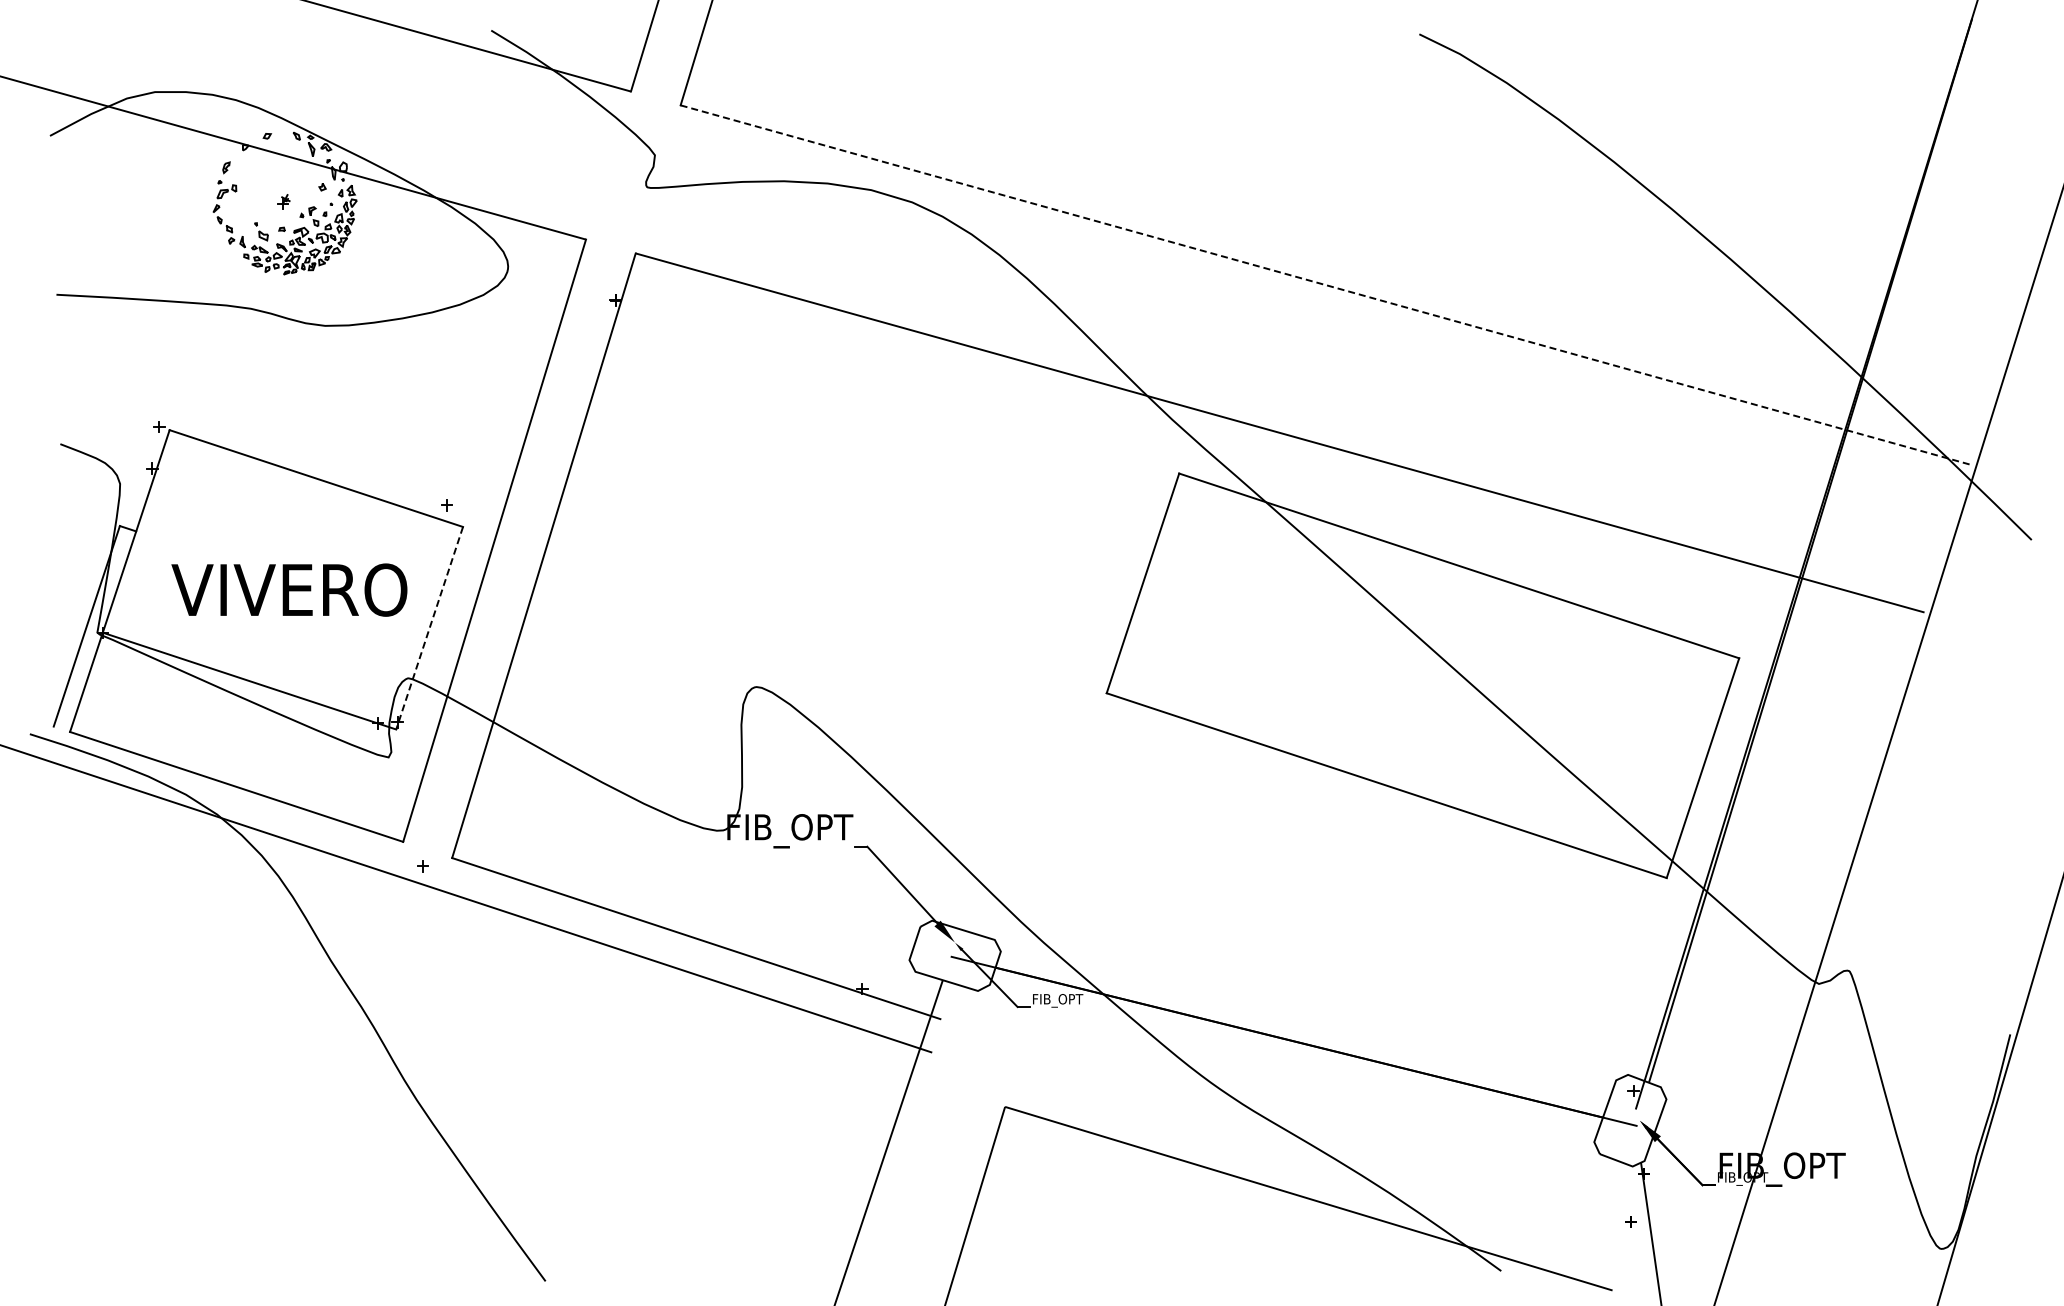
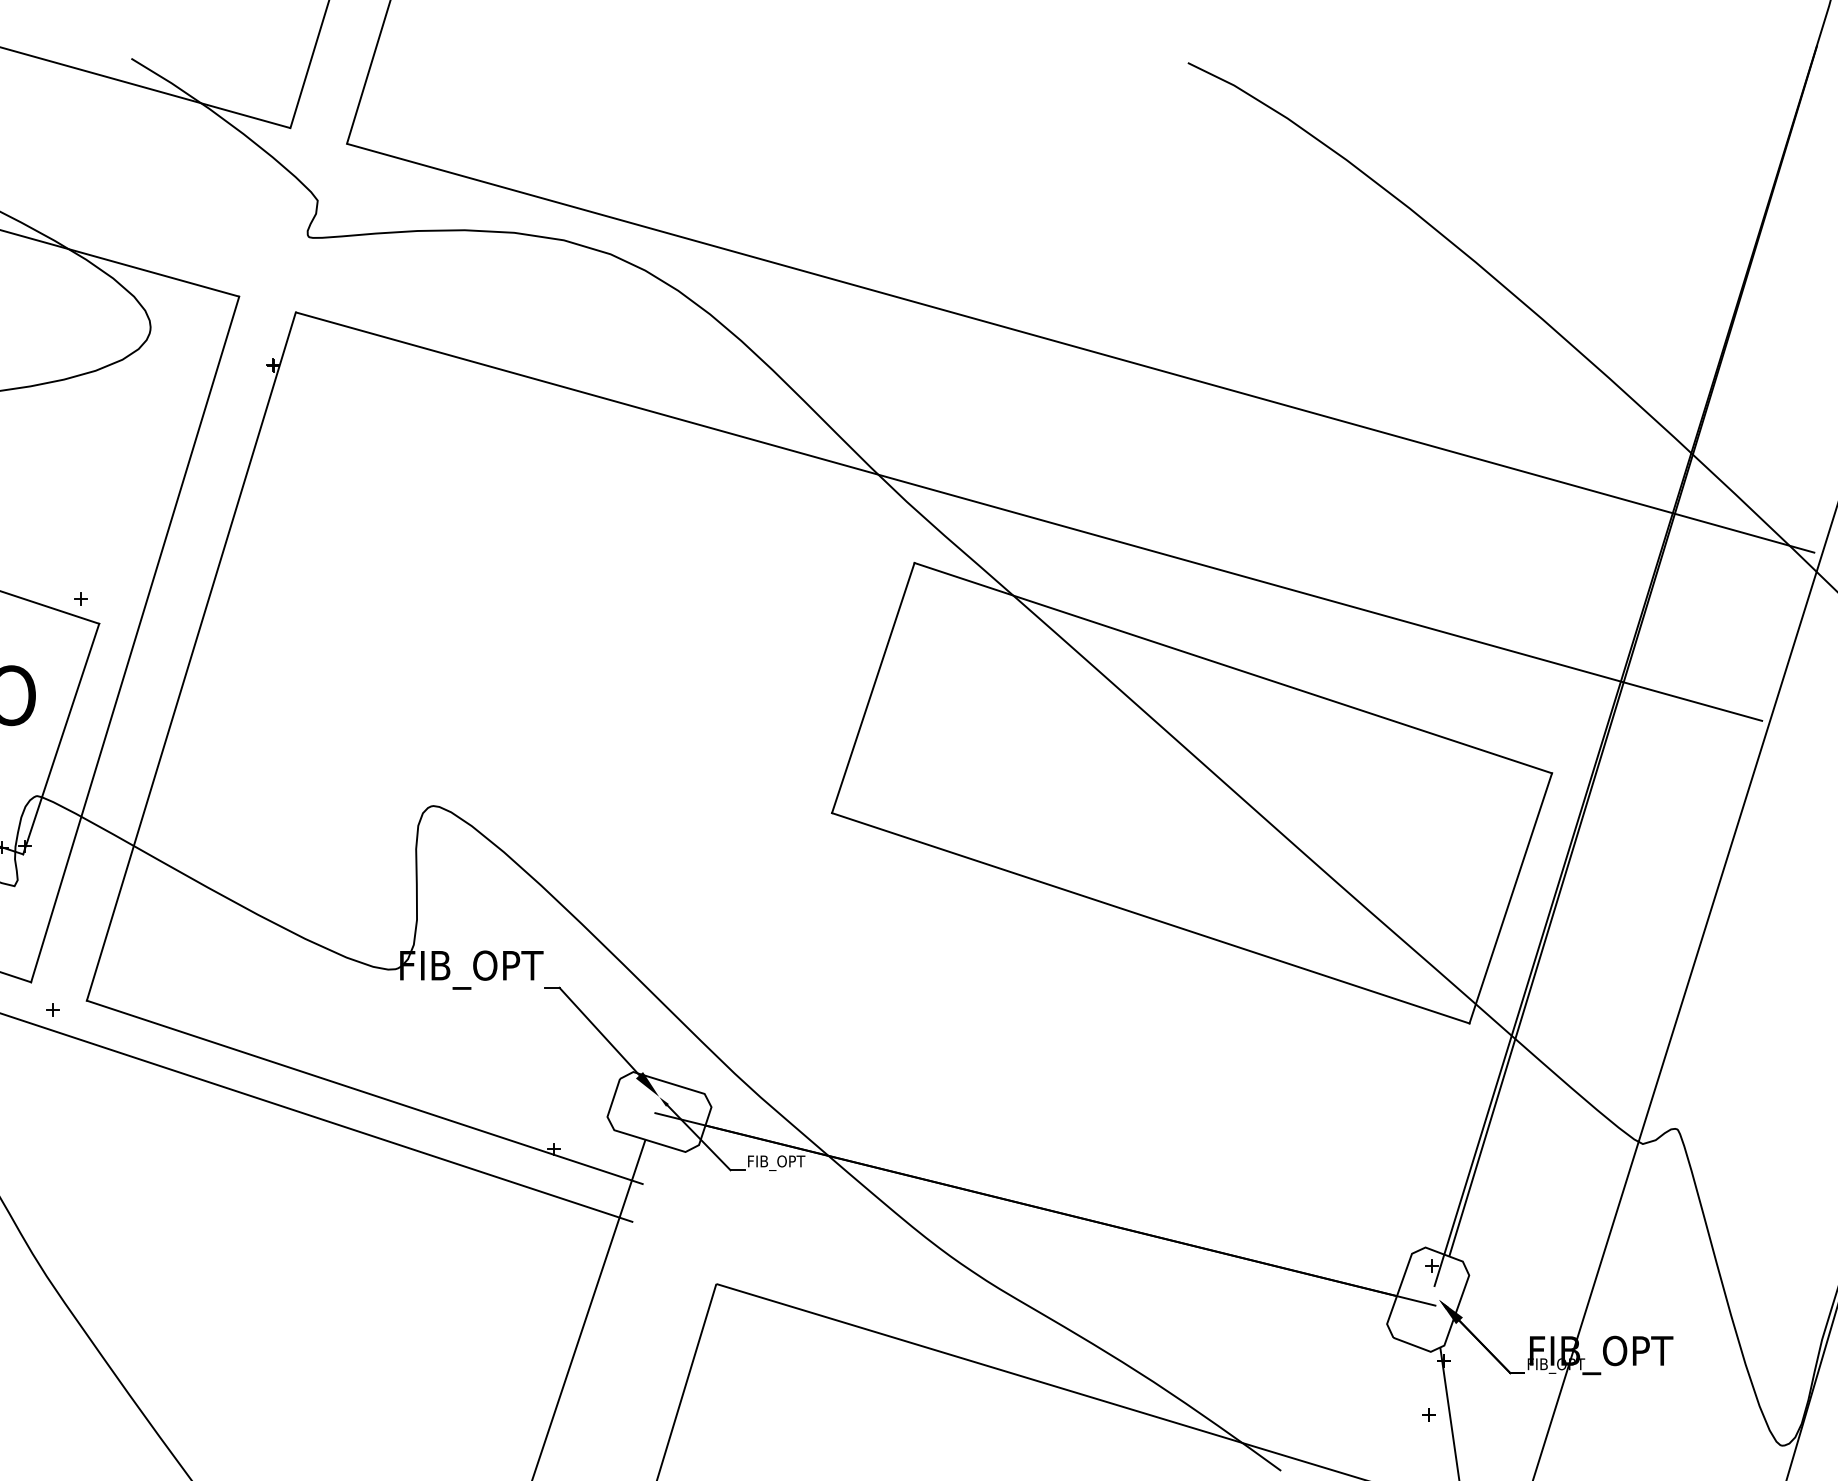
line: (1326, 285) -> (1082, 348), dashed -> solid
line: (429, 628) -> (61, 739), dashed -> solid

